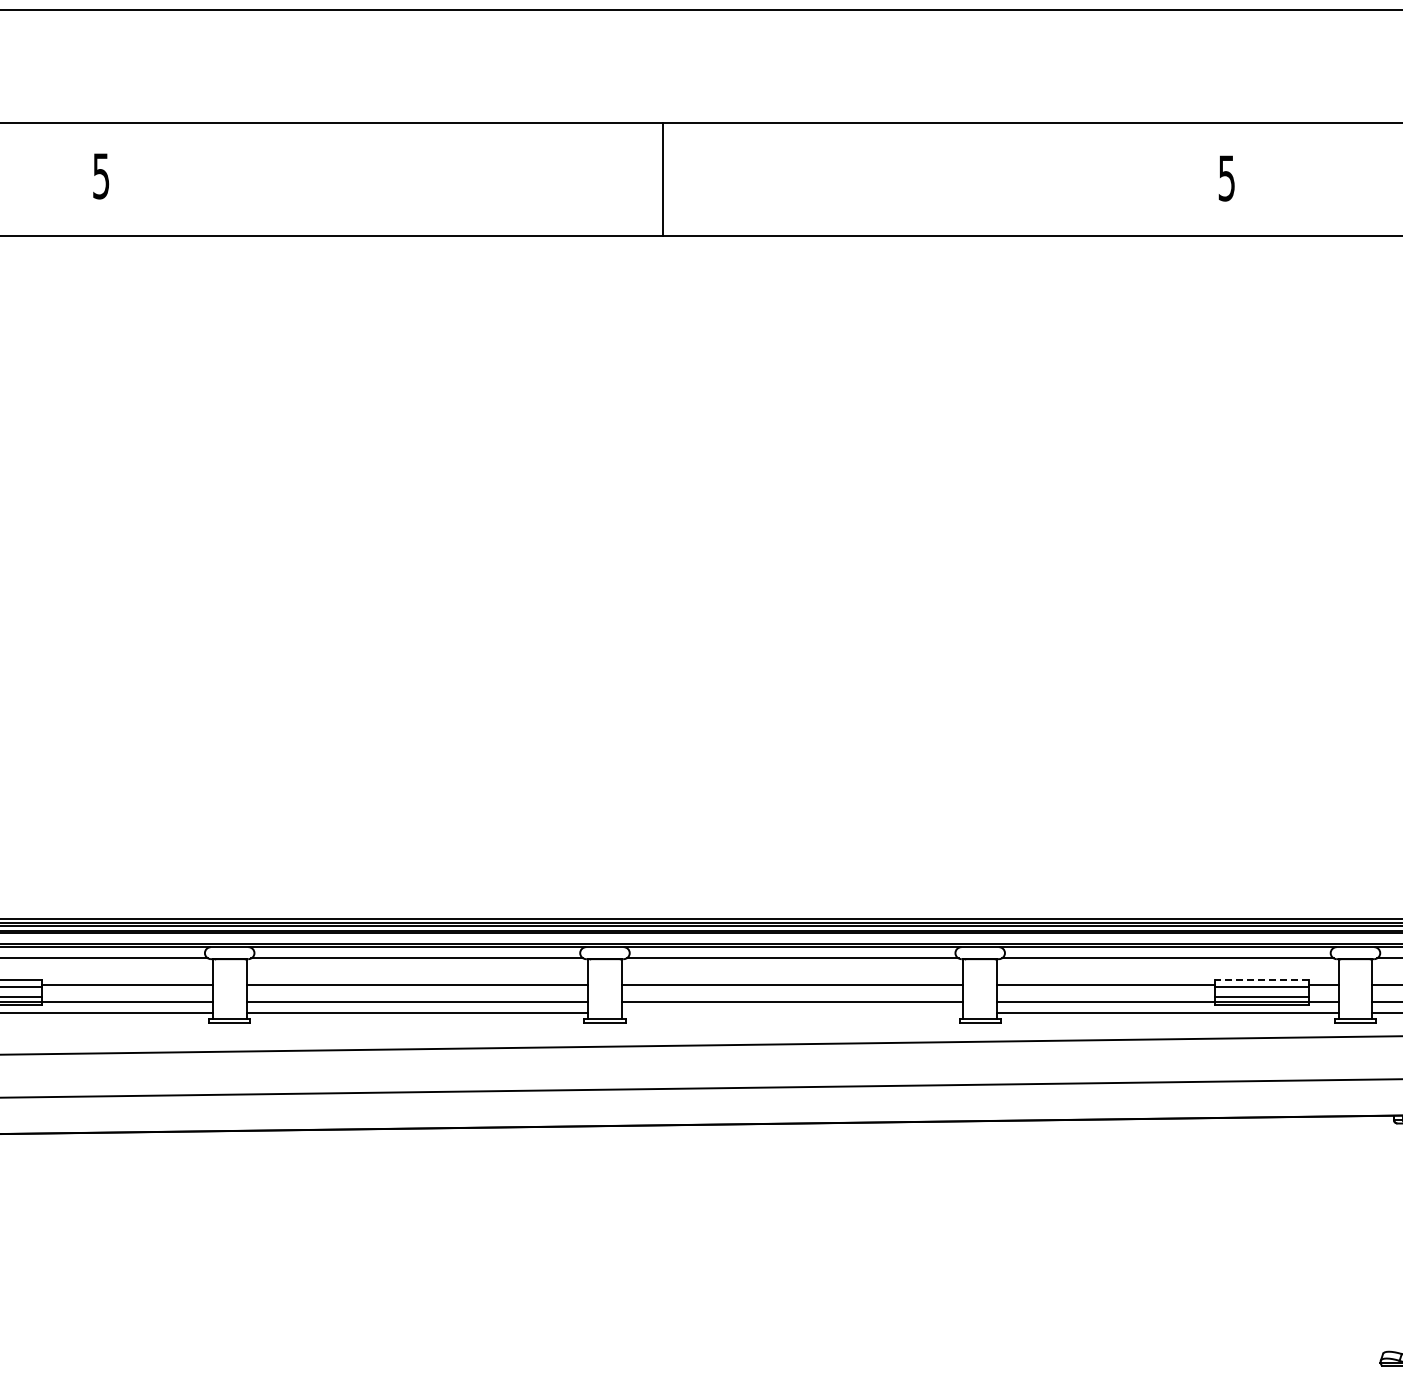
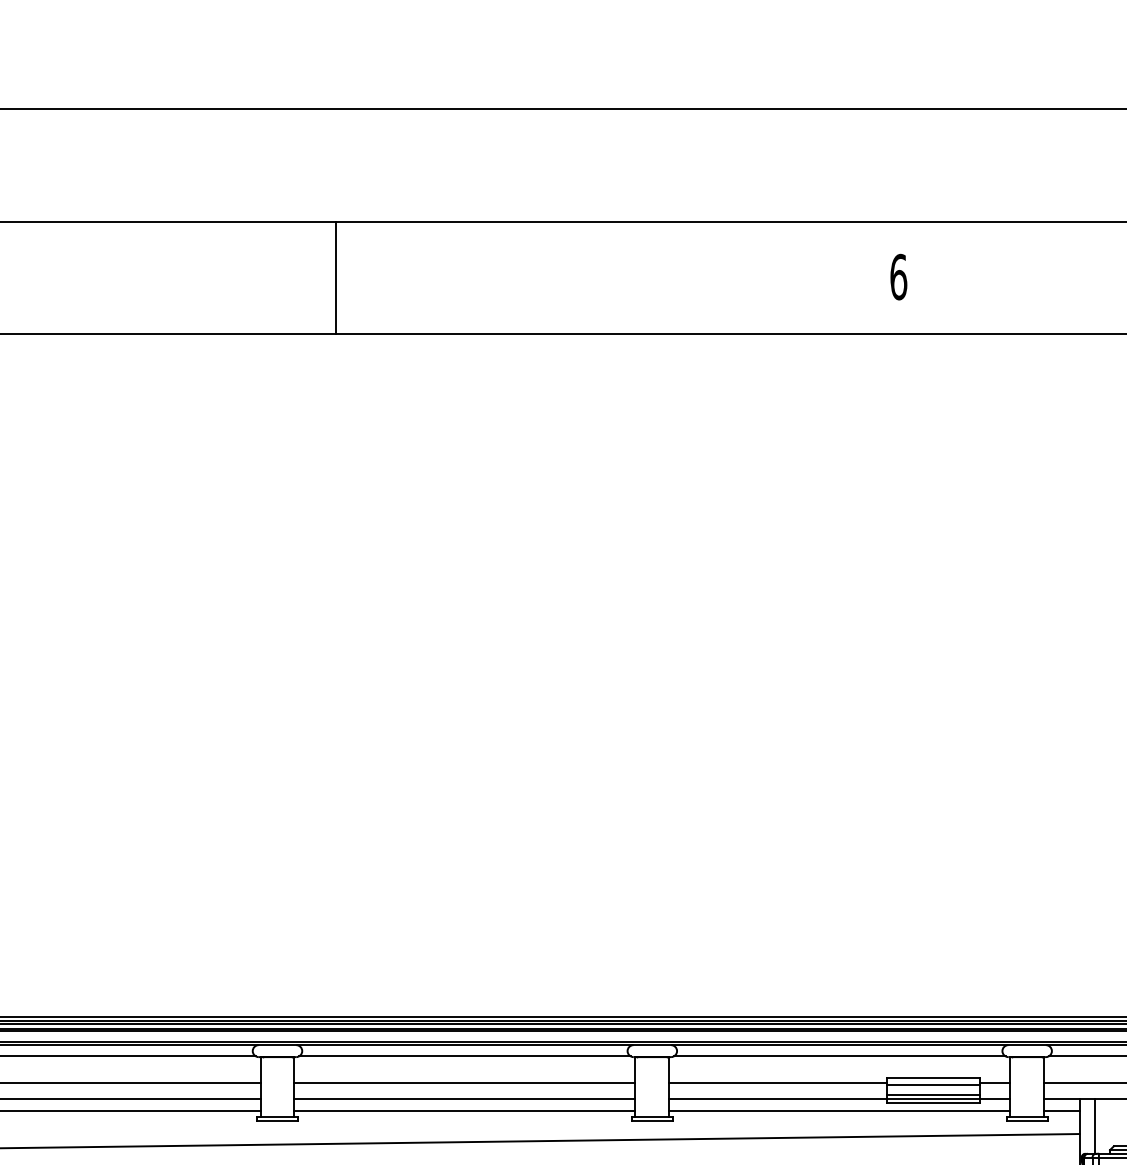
text: (1226, 178) -> (898, 277), 5 -> 6
line: (1261, 980) -> (933, 1078), dashed -> solid
line: (792, 1012) -> (464, 1110), added

